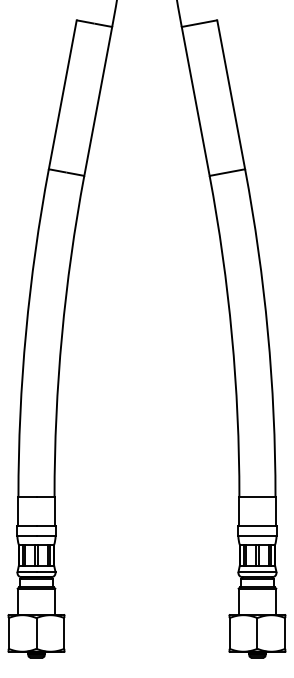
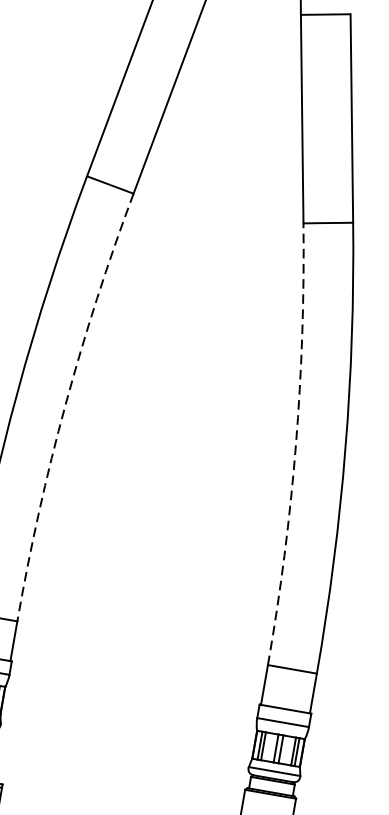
arc: (62, 335) -> (66, 404), solid -> dashed
arc: (231, 335) -> (295, 444), solid -> dashed

